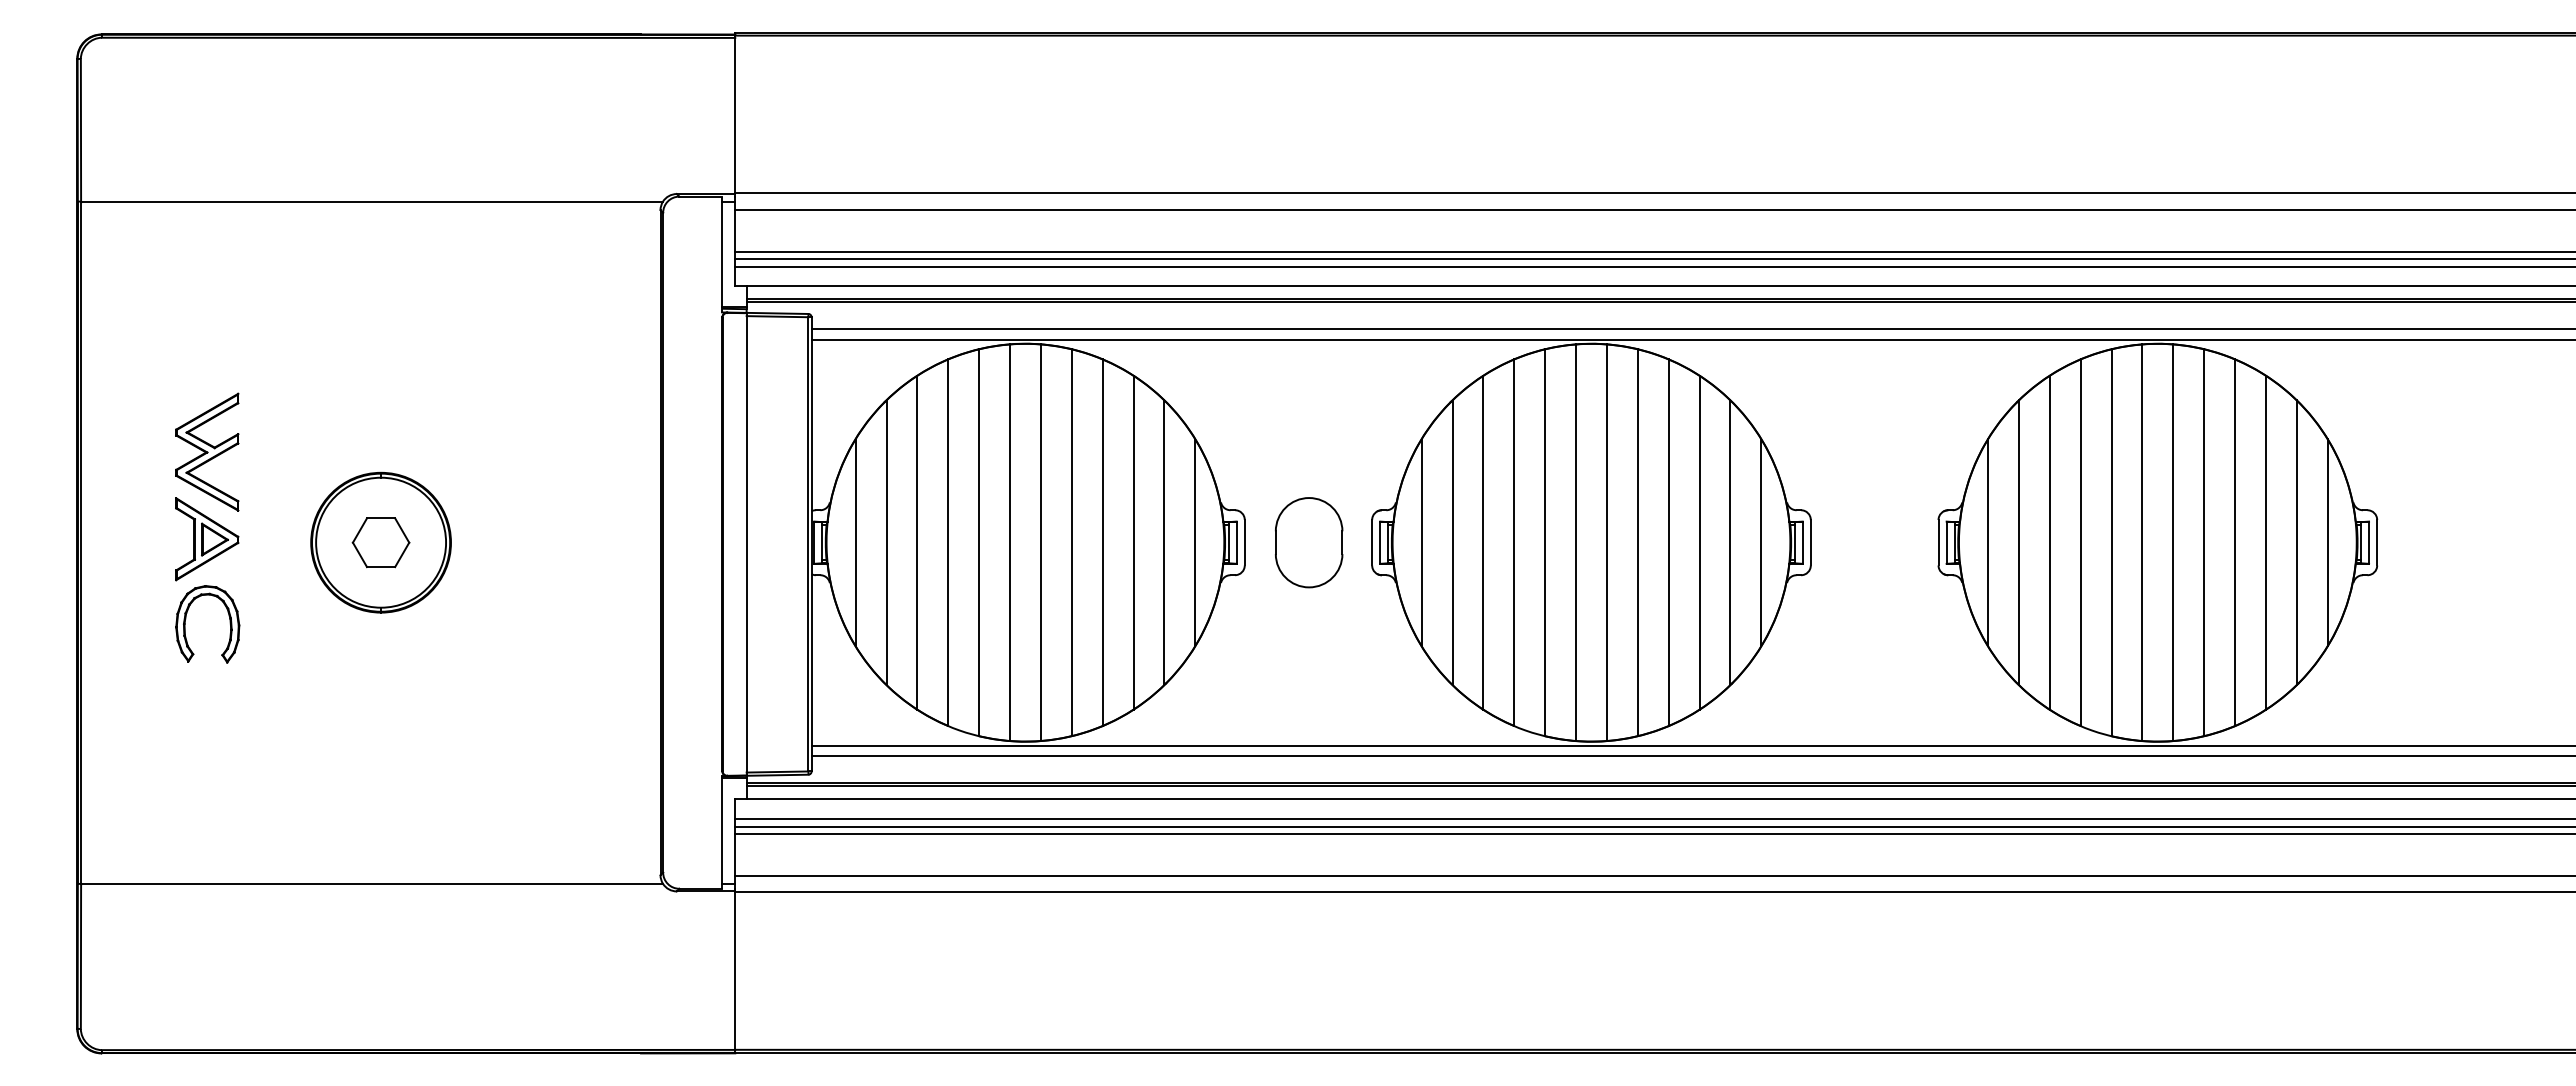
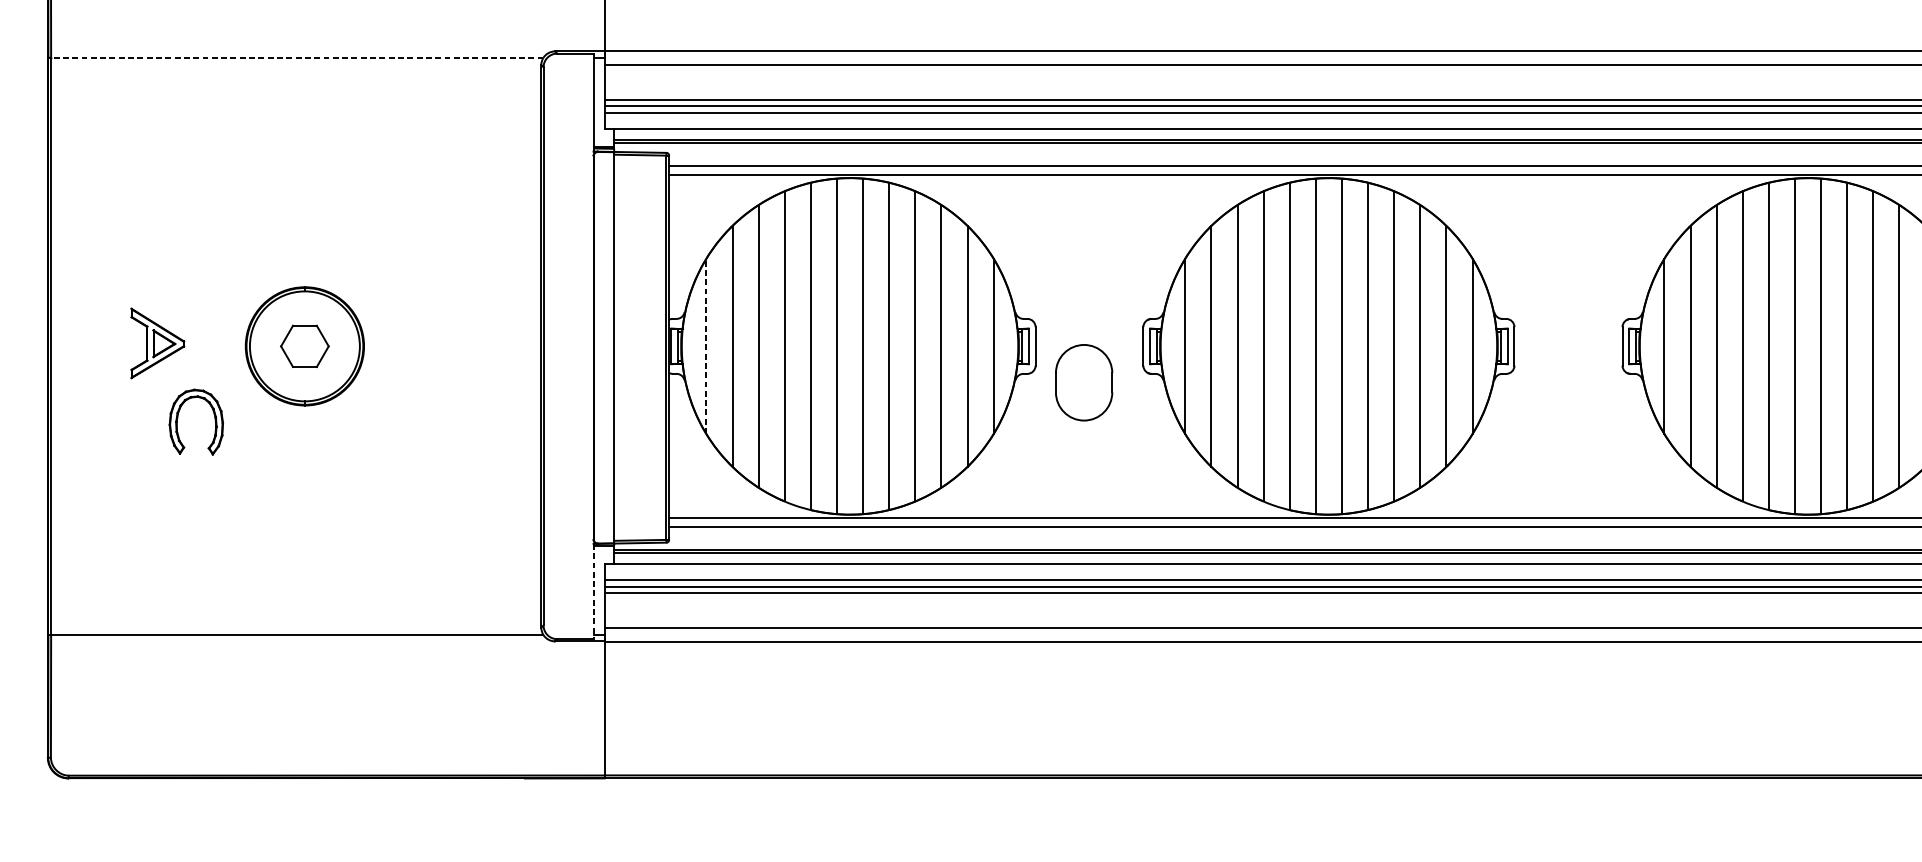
line: (372, 201) -> (297, 57), solid -> dashed
part: (207, 451) -> (158, 269), removed
line: (855, 542) -> (706, 346), solid -> dashed
part: (1309, 542) -> (1084, 382), moved
part: (186, 619) -> (178, 418), moved
line: (722, 832) -> (593, 591), solid -> dashed

